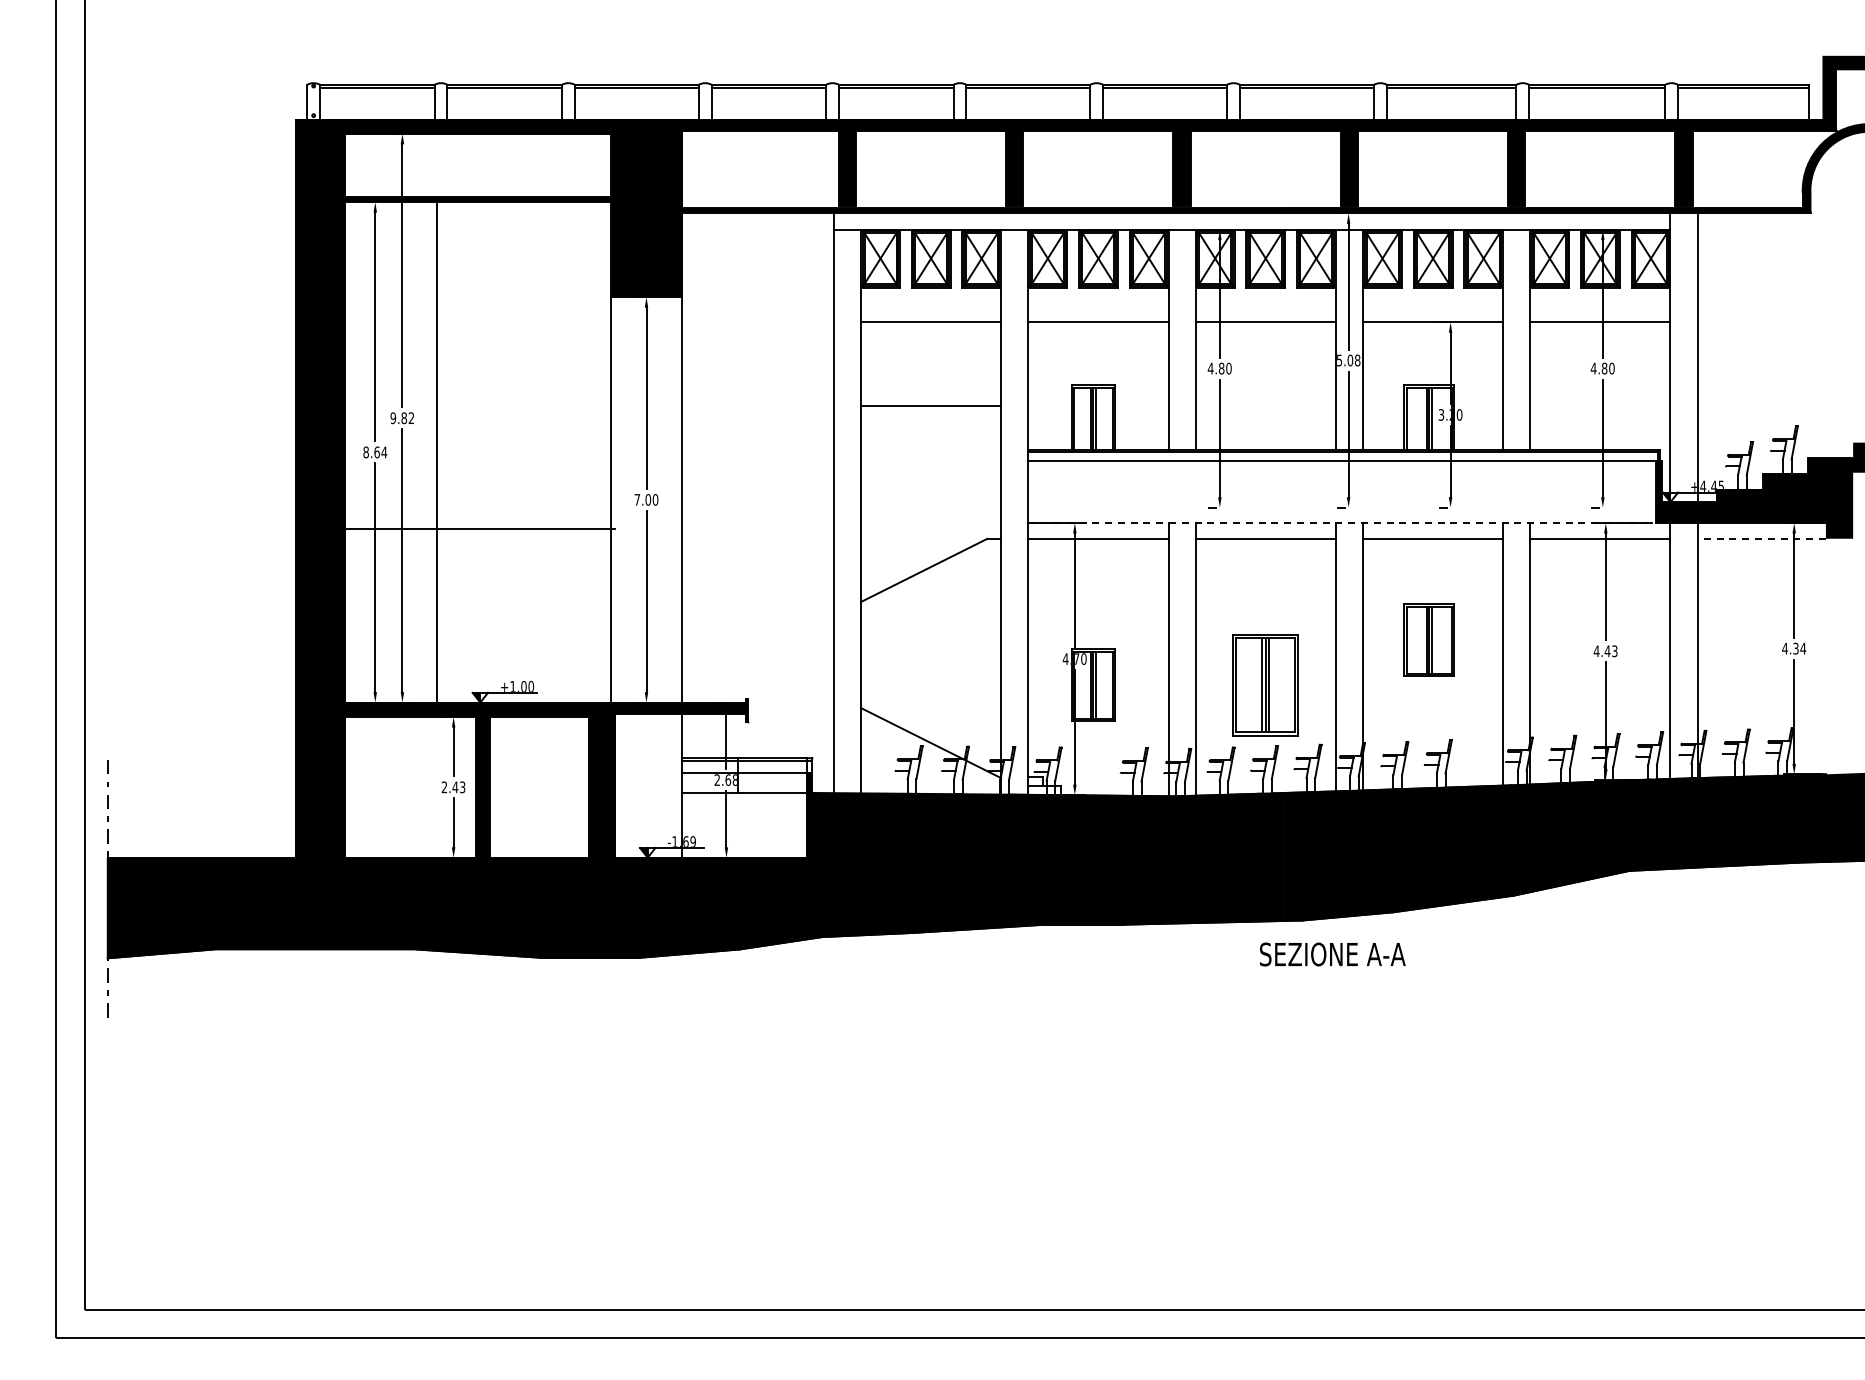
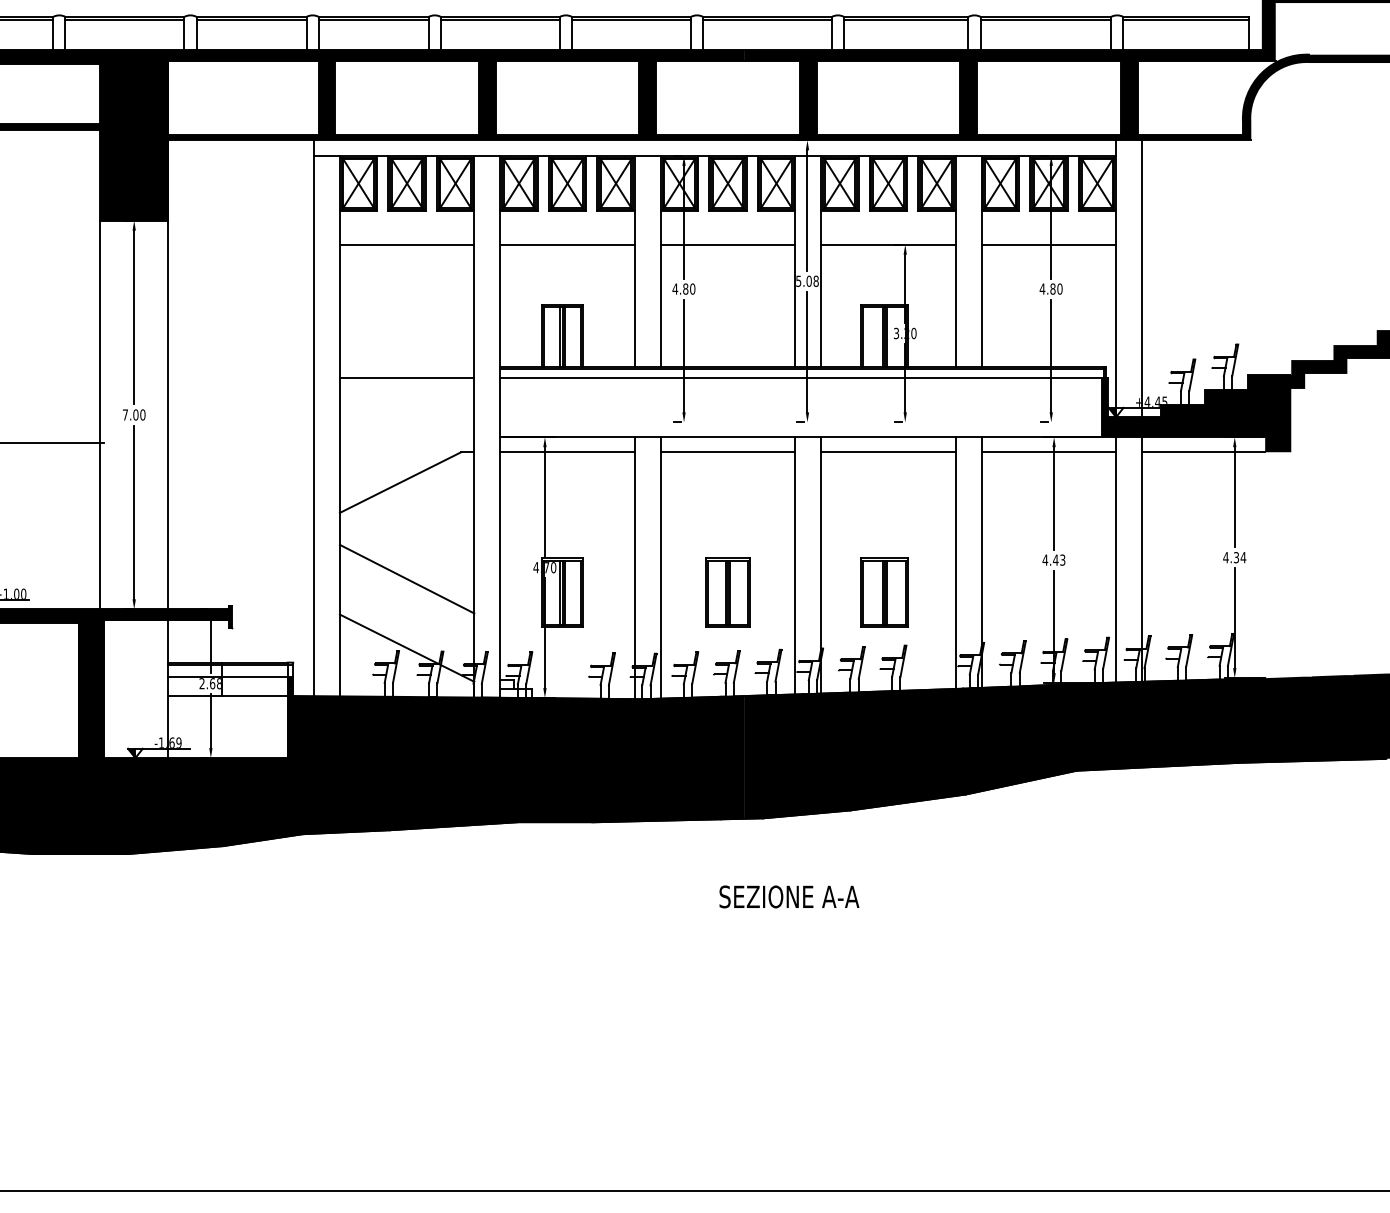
line: (931, 406) -> (407, 378), moved
line: (1342, 523) -> (801, 437), dashed -> solid
line: (1761, 538) -> (1203, 452), dashed -> solid
part: (1428, 639) -> (884, 592), moved
line: (931, 670) -> (407, 578), added
part: (1265, 684) -> (727, 592), size x0.71
text: (1332, 954) -> (789, 896), moved

